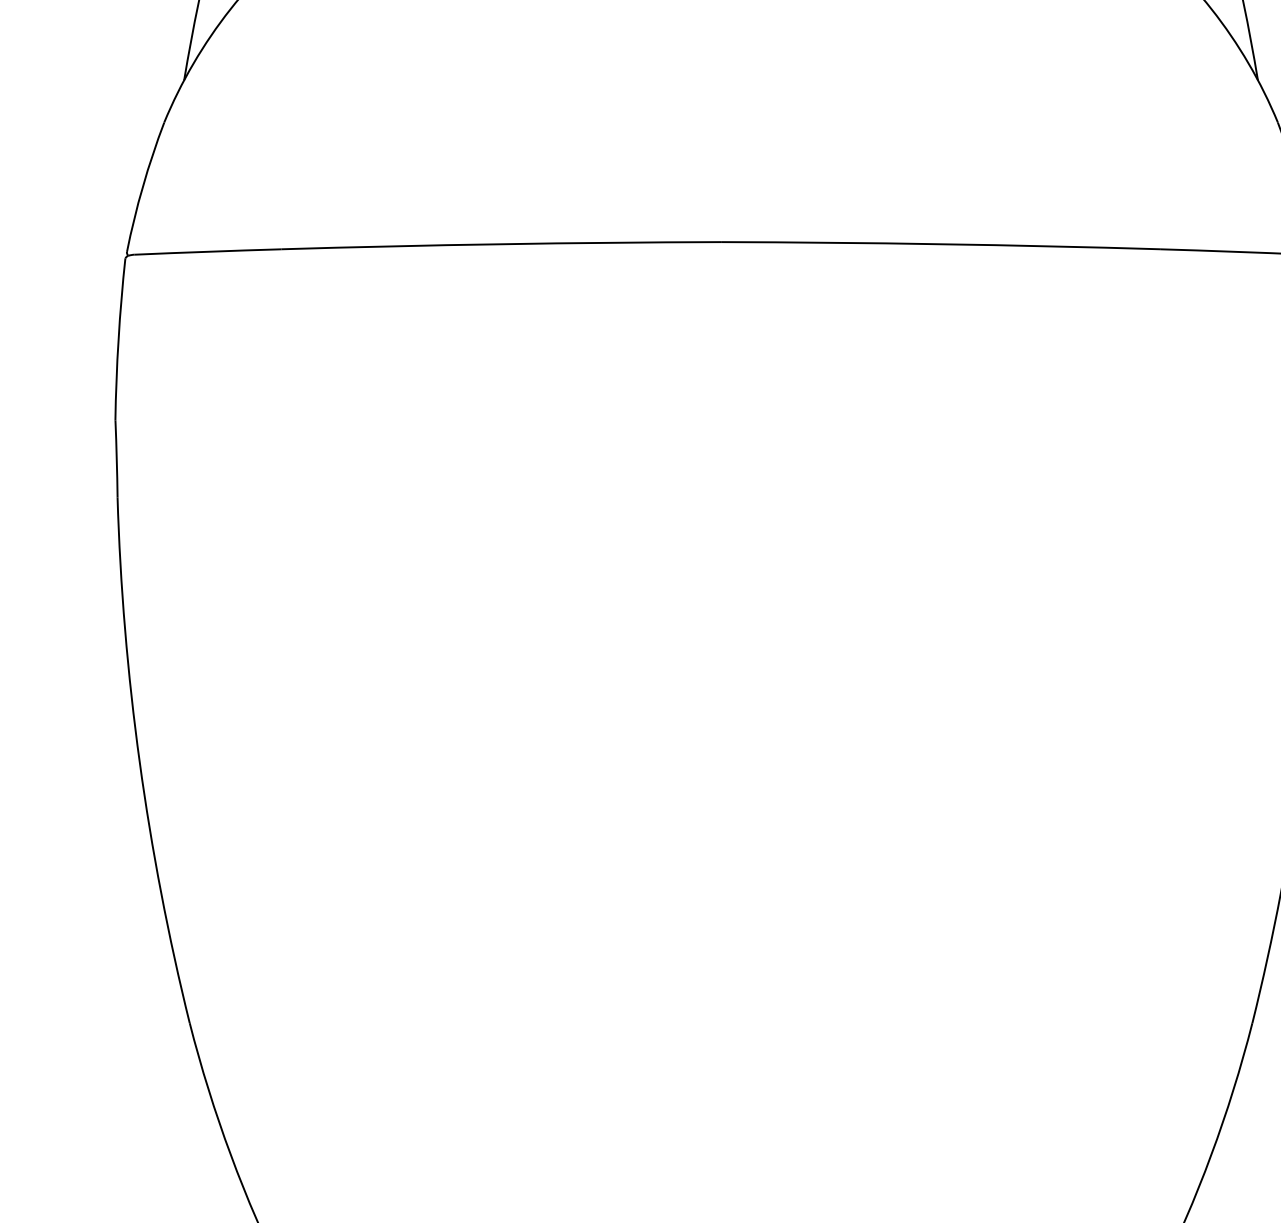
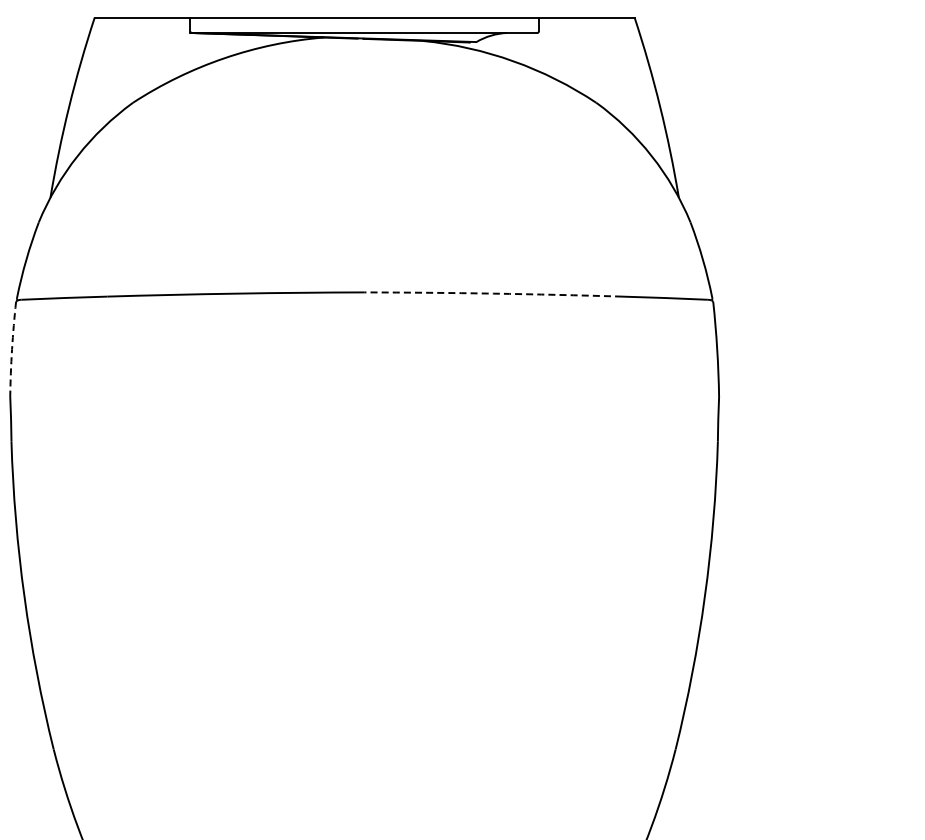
arc: (941, 243) -> (493, 293), solid -> dashed
arc: (119, 339) -> (12, 349), solid -> dashed

